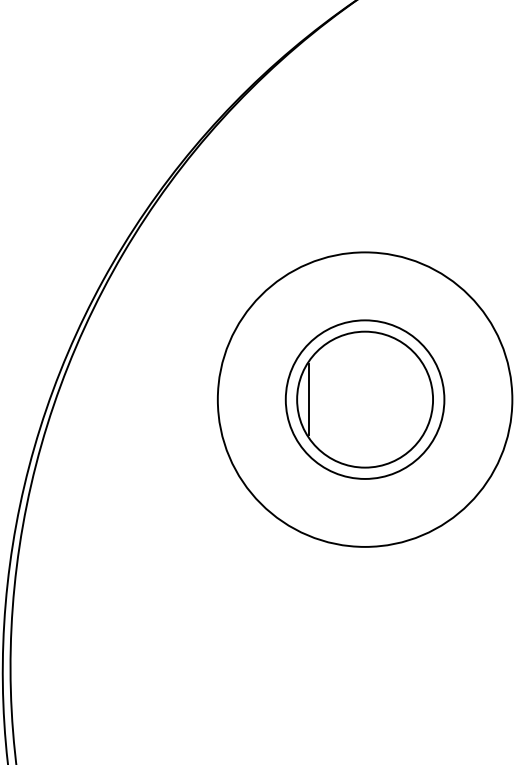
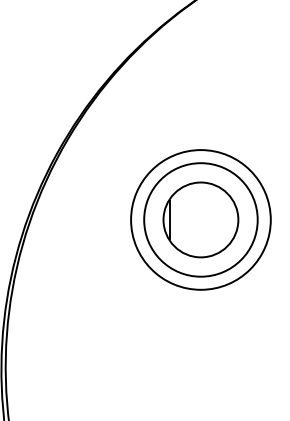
circle: (364, 398) -> (200, 219), size x0.7
circle: (364, 398) -> (200, 219), size x1.6

